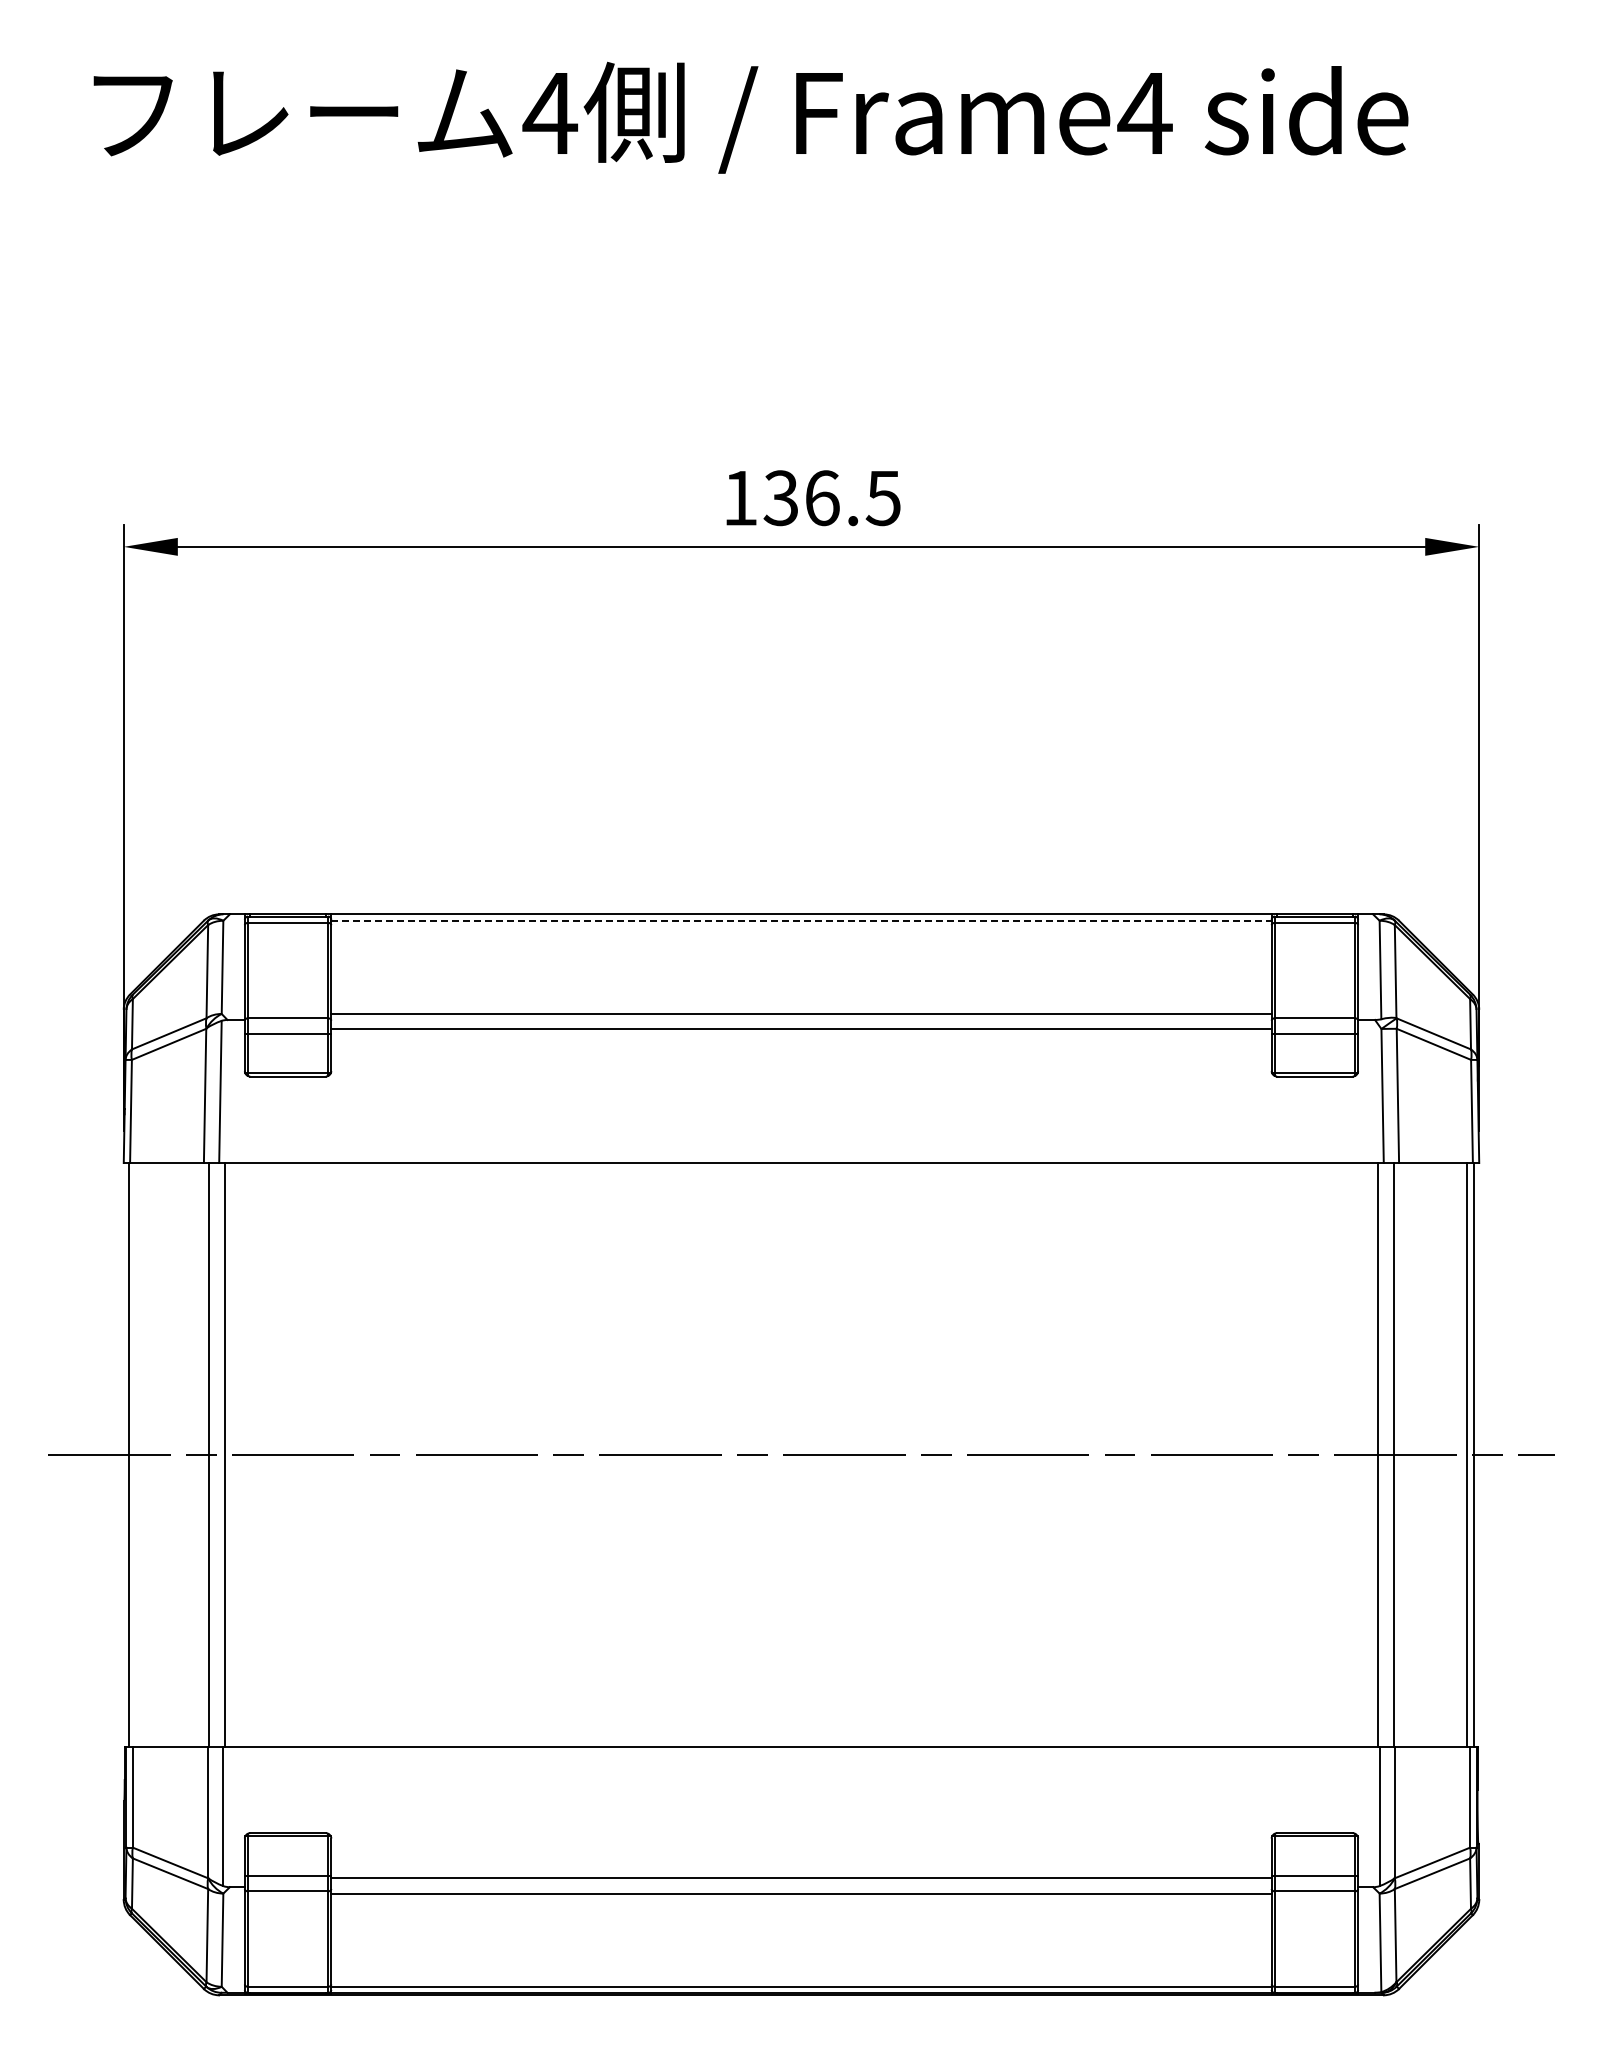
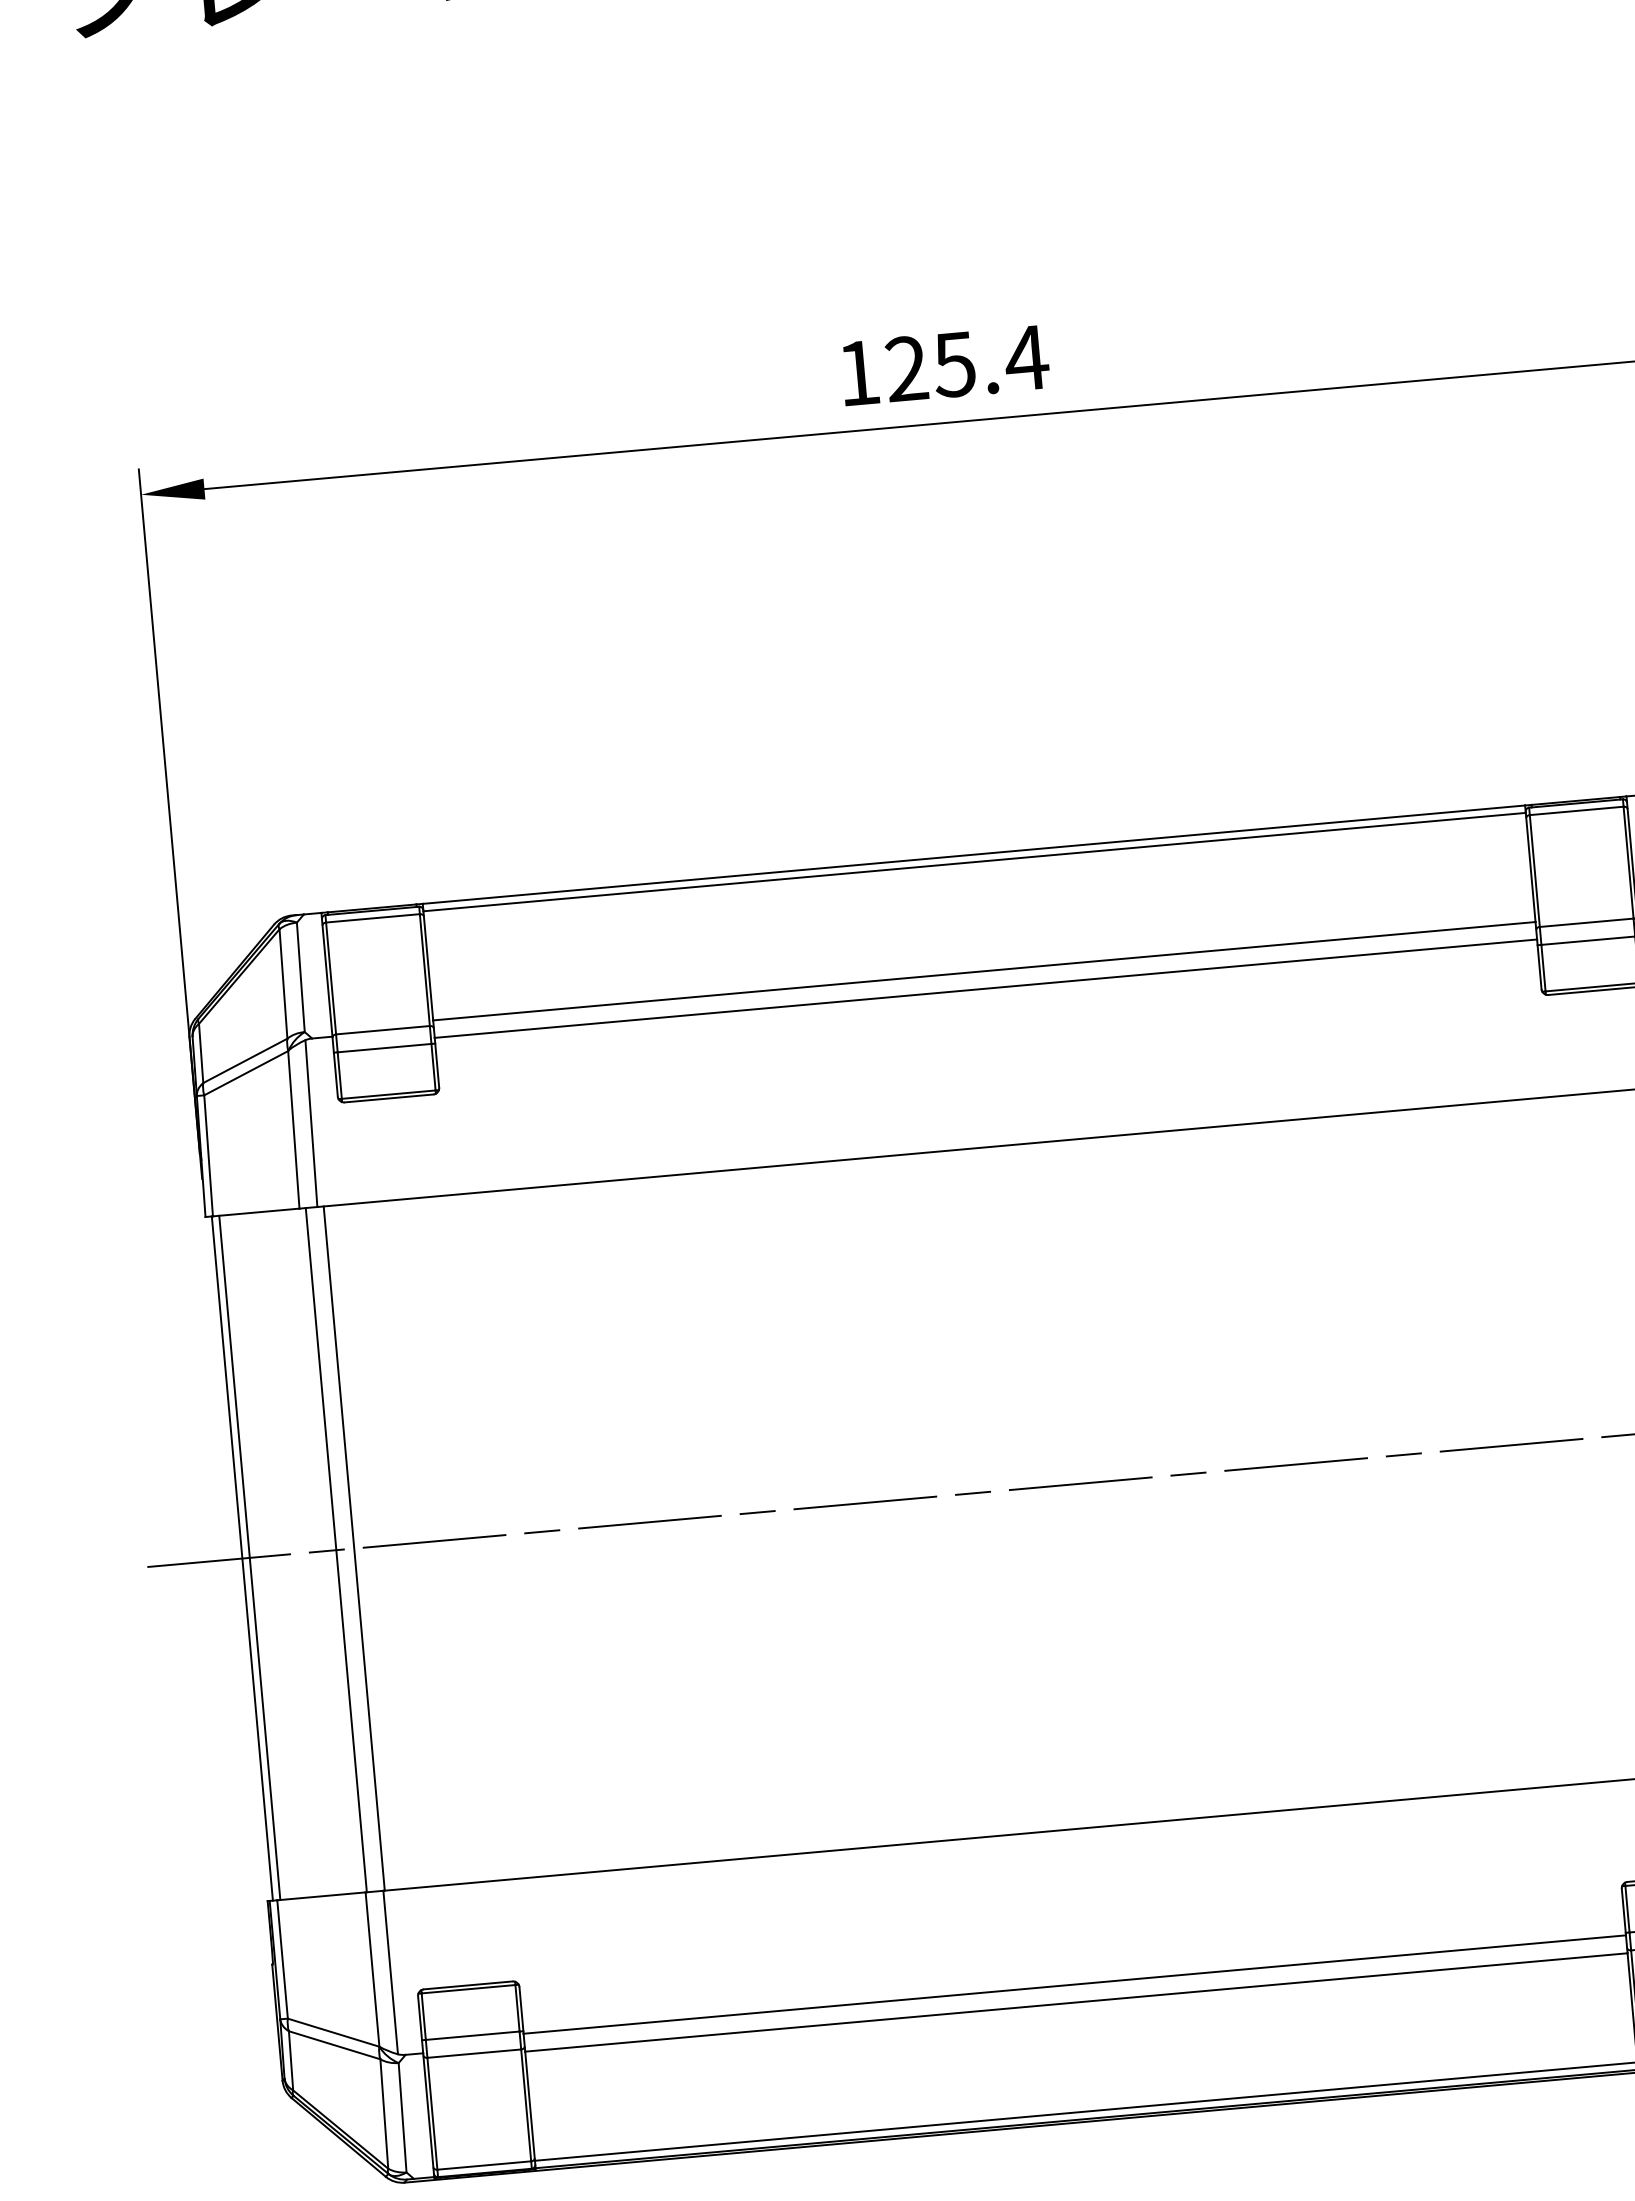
text: (832, 498) -> (966, 363), 136.5 -> 125.4
line: (801, 920) -> (974, 861), dashed -> solid
line: (135, 1454) -> (249, 1557), added

